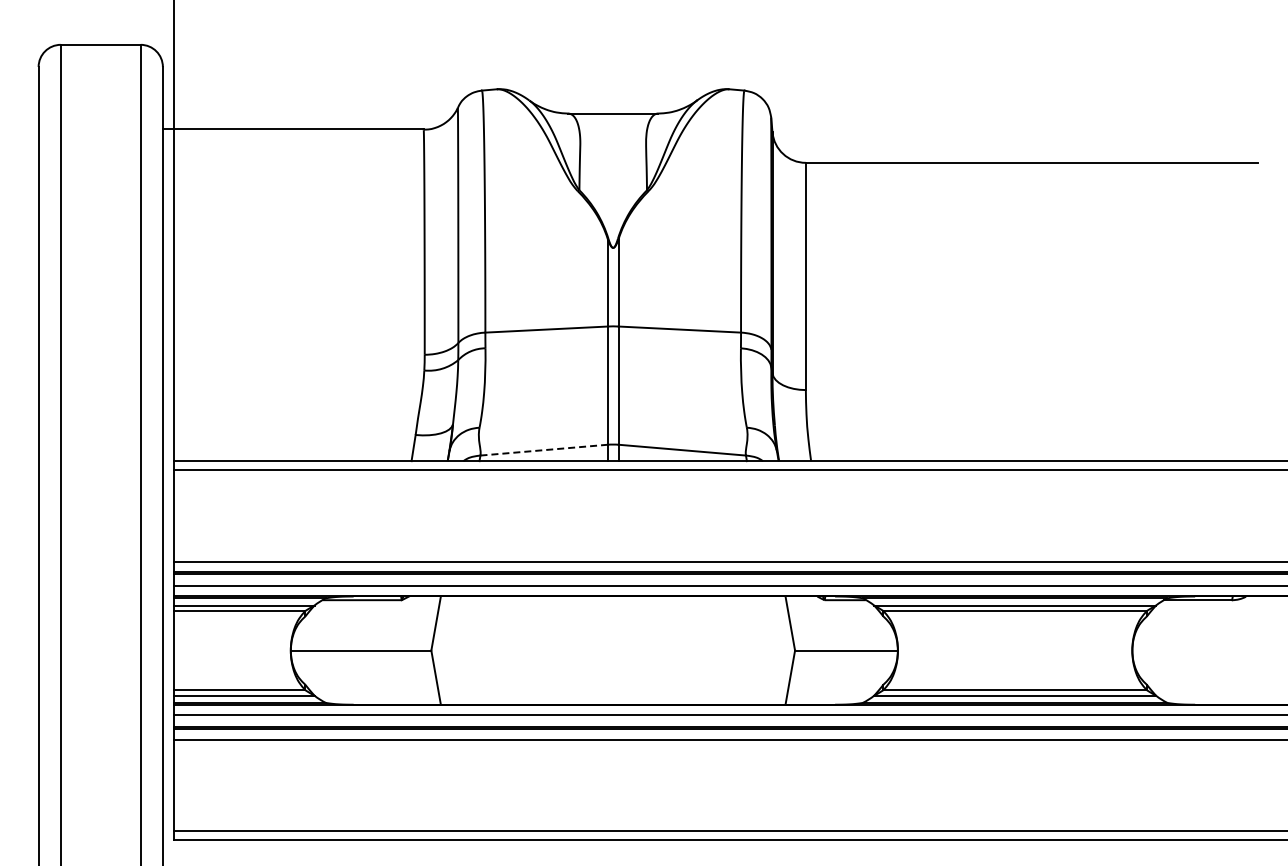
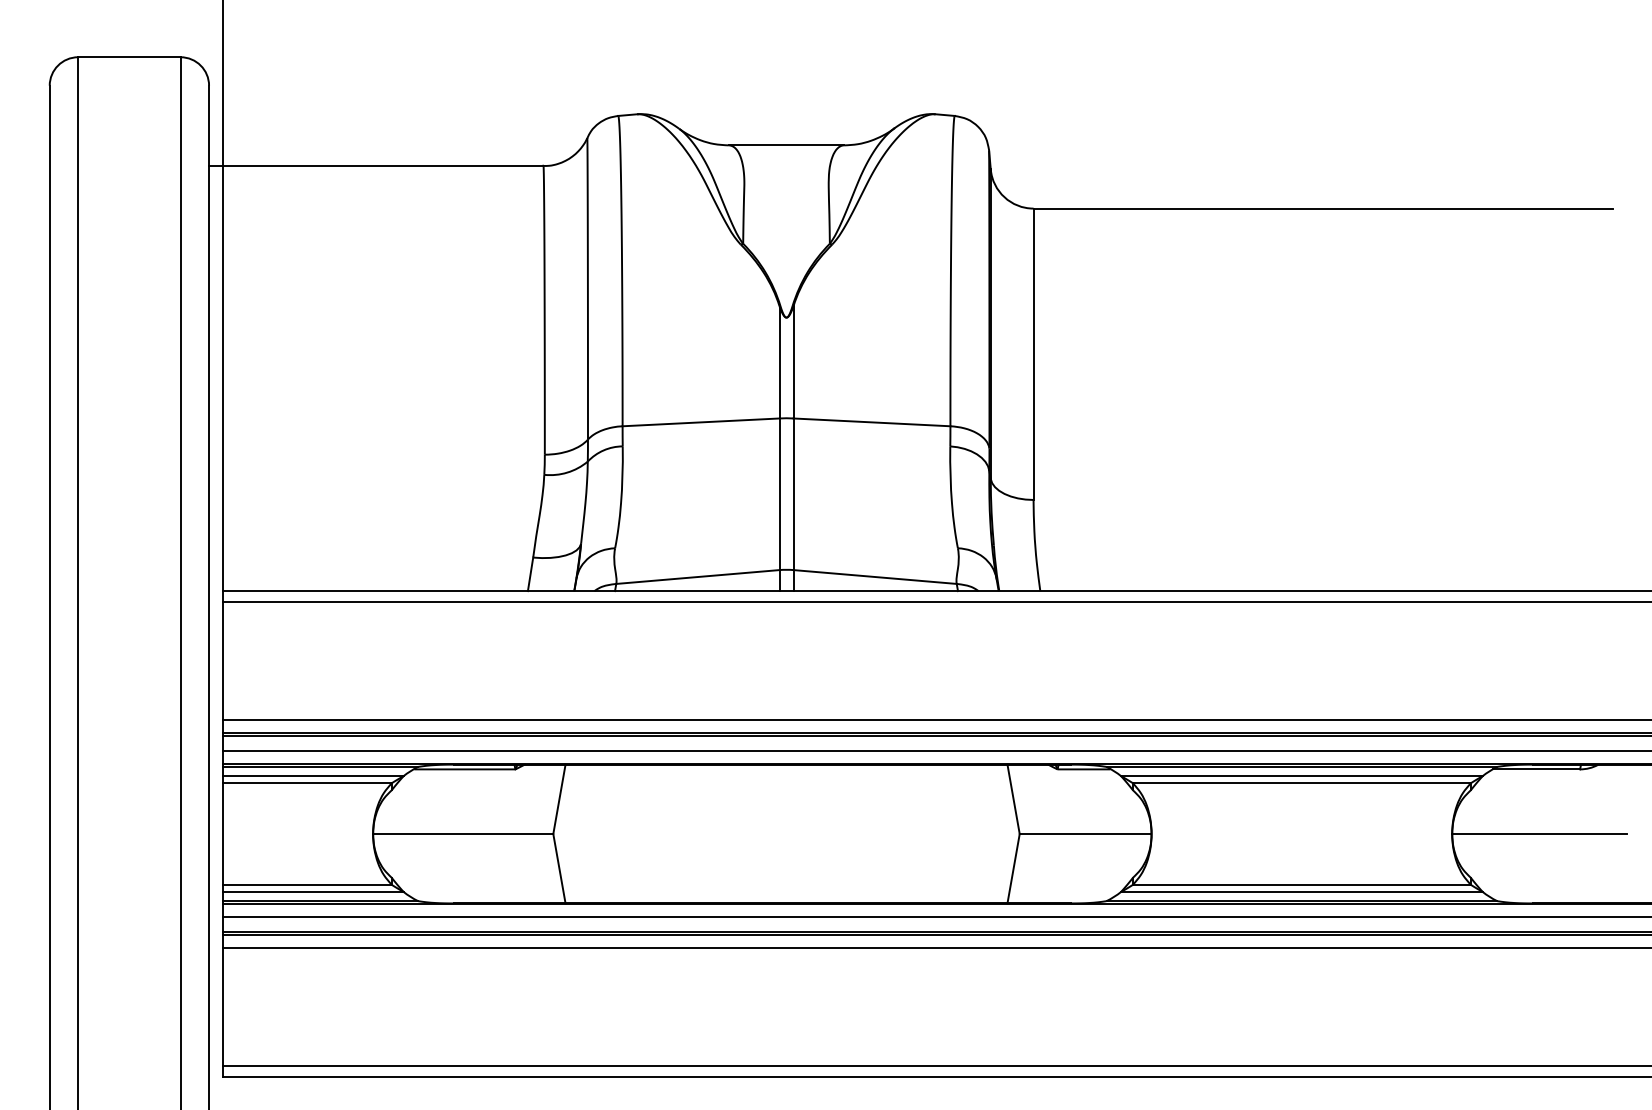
line: (544, 450) -> (698, 577), dashed -> solid
line: (1200, 650) -> (1539, 833), added

